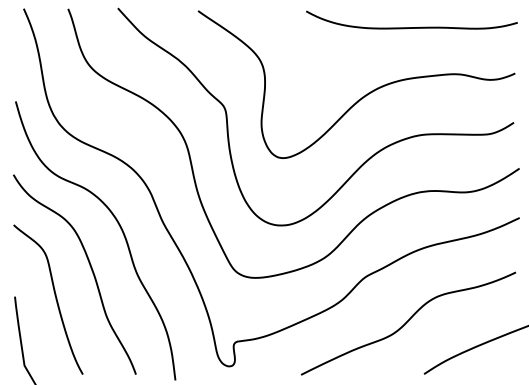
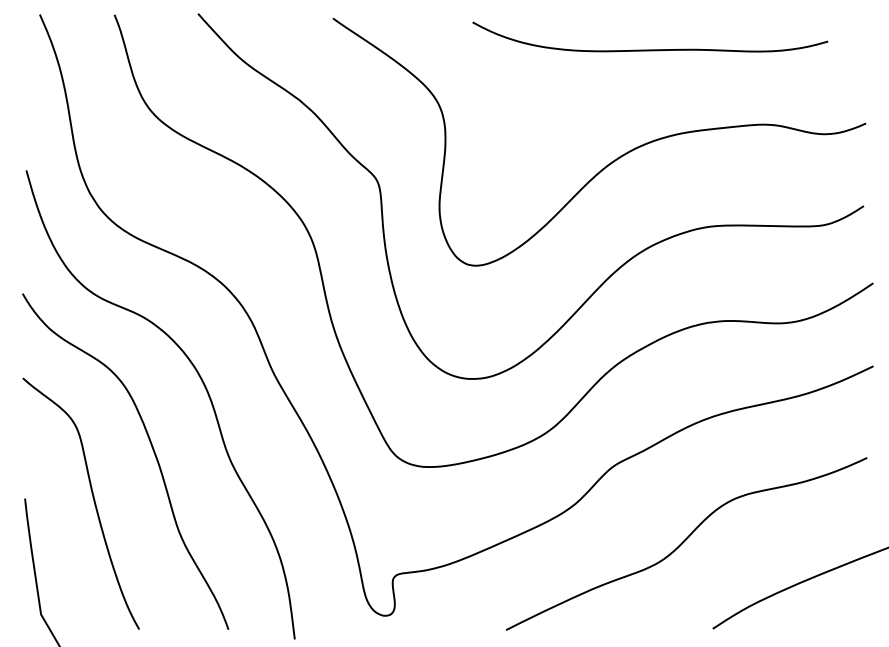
part: (411, 27) -> (649, 49), moved

